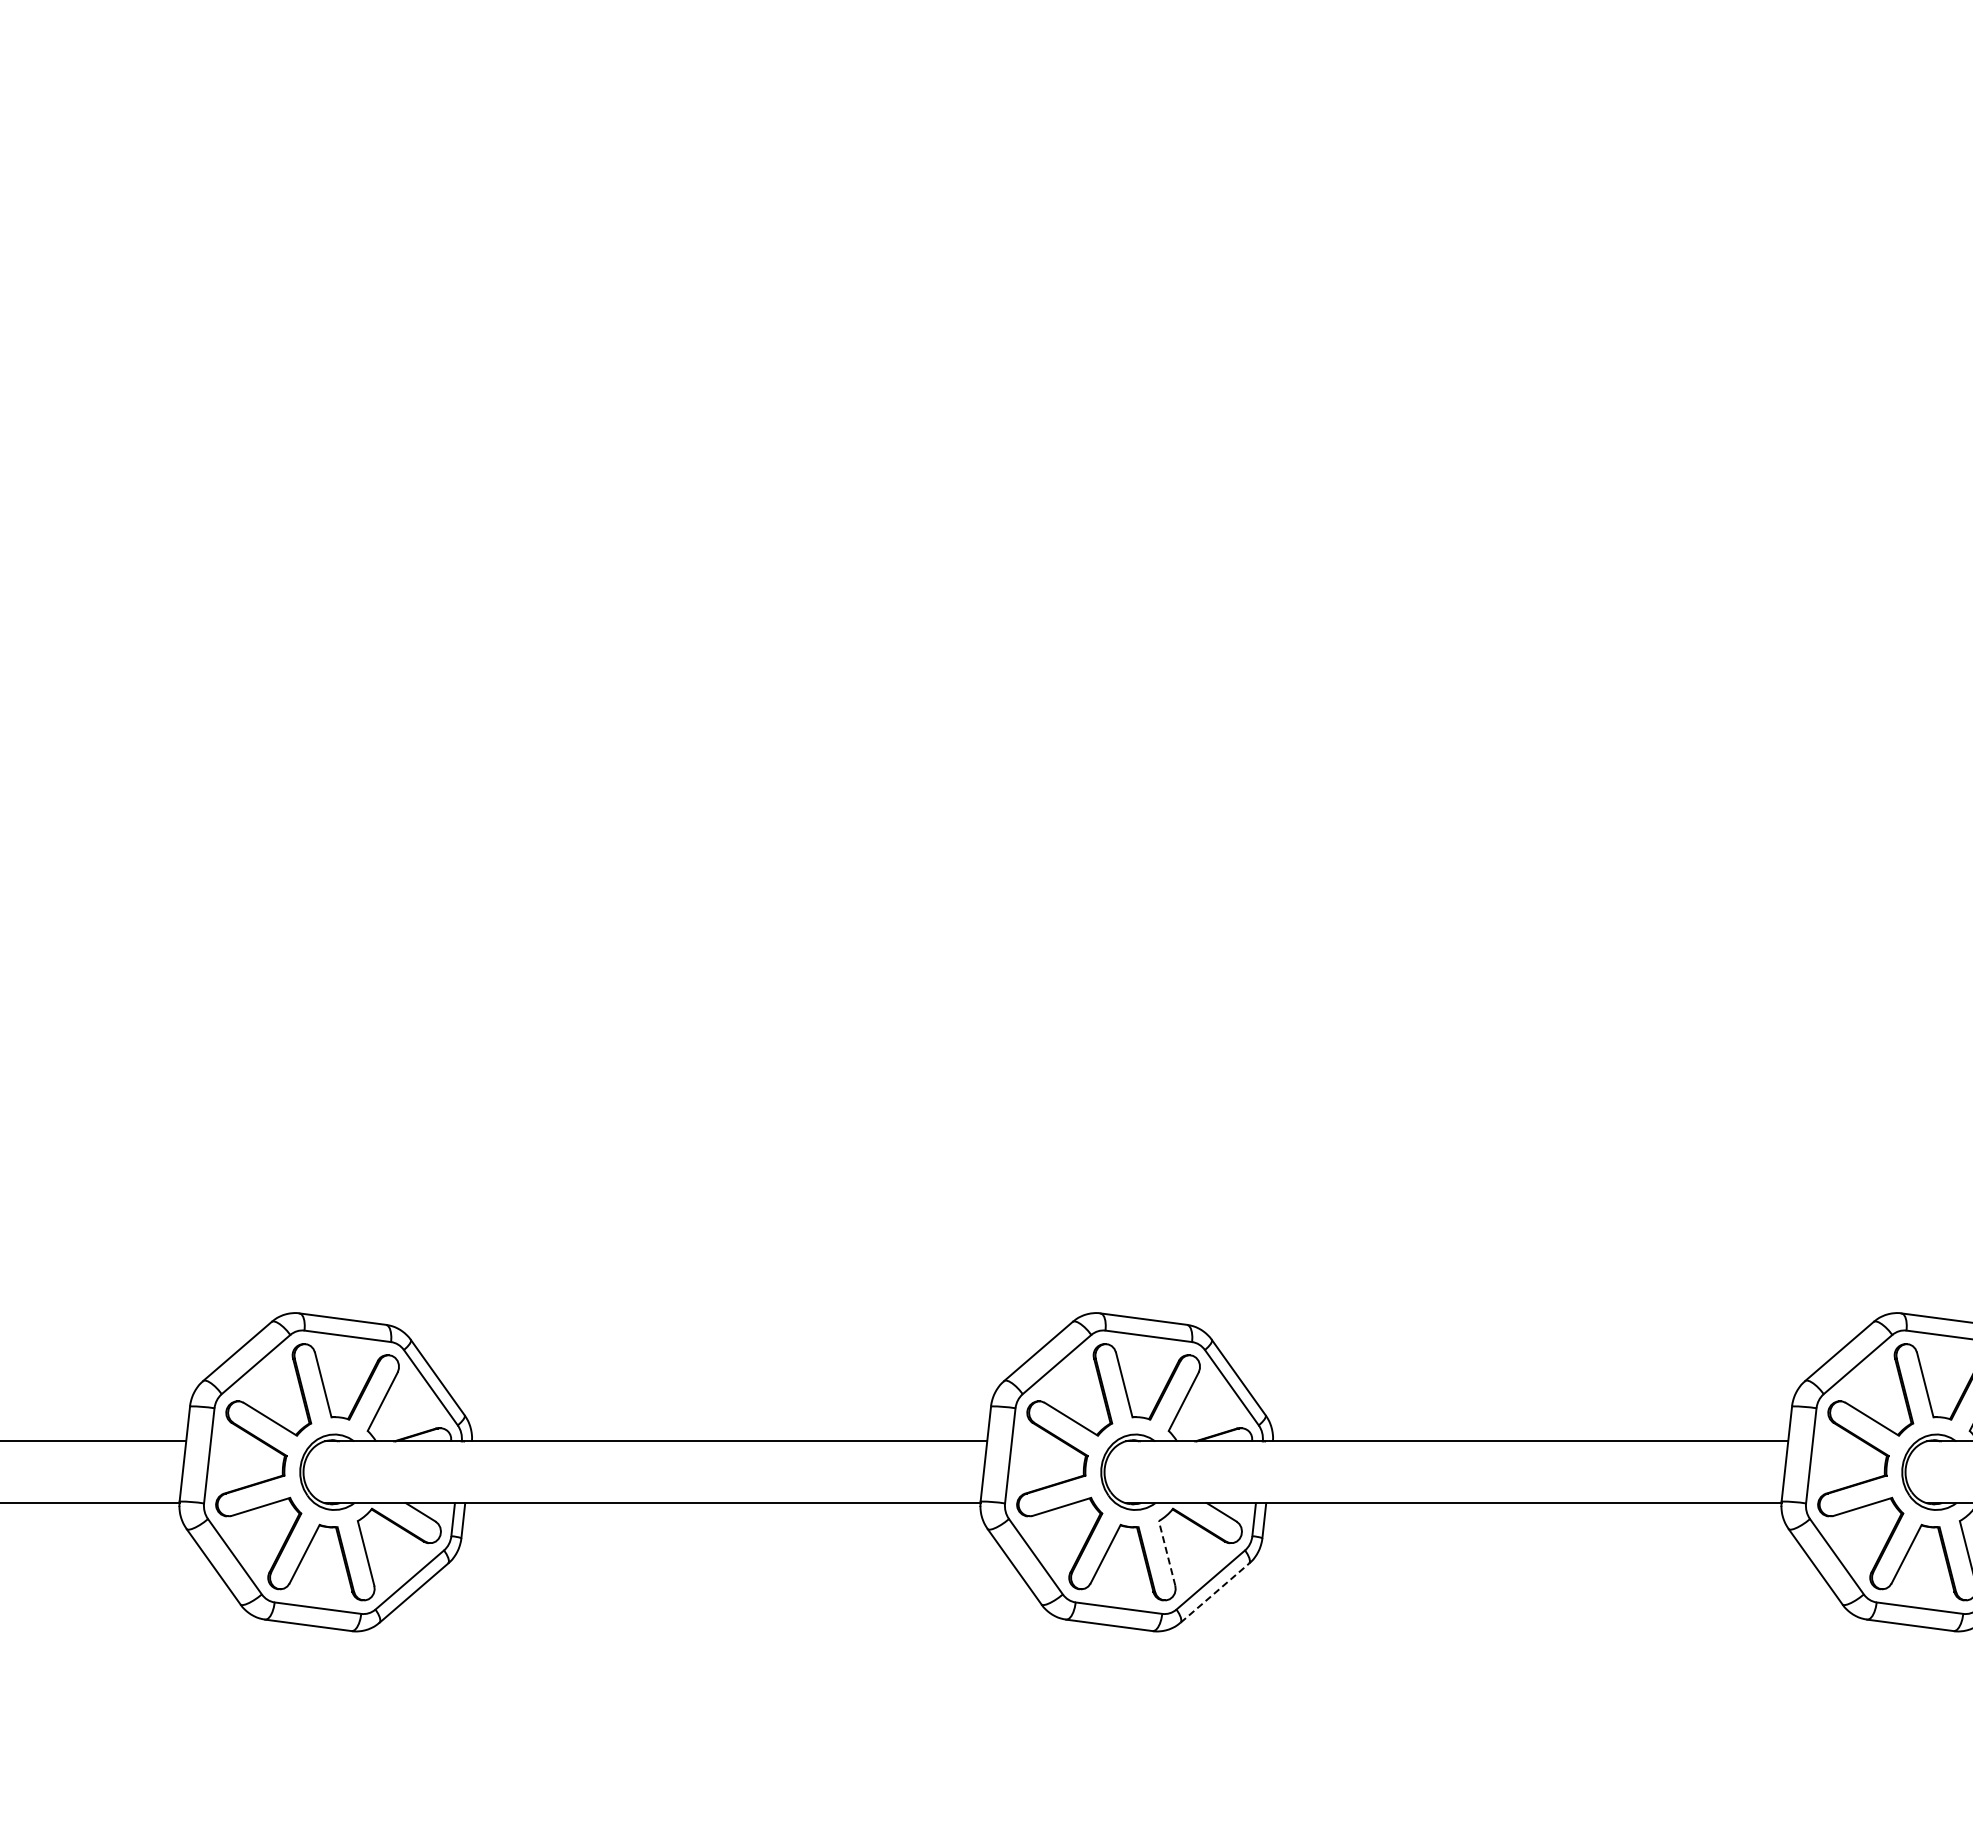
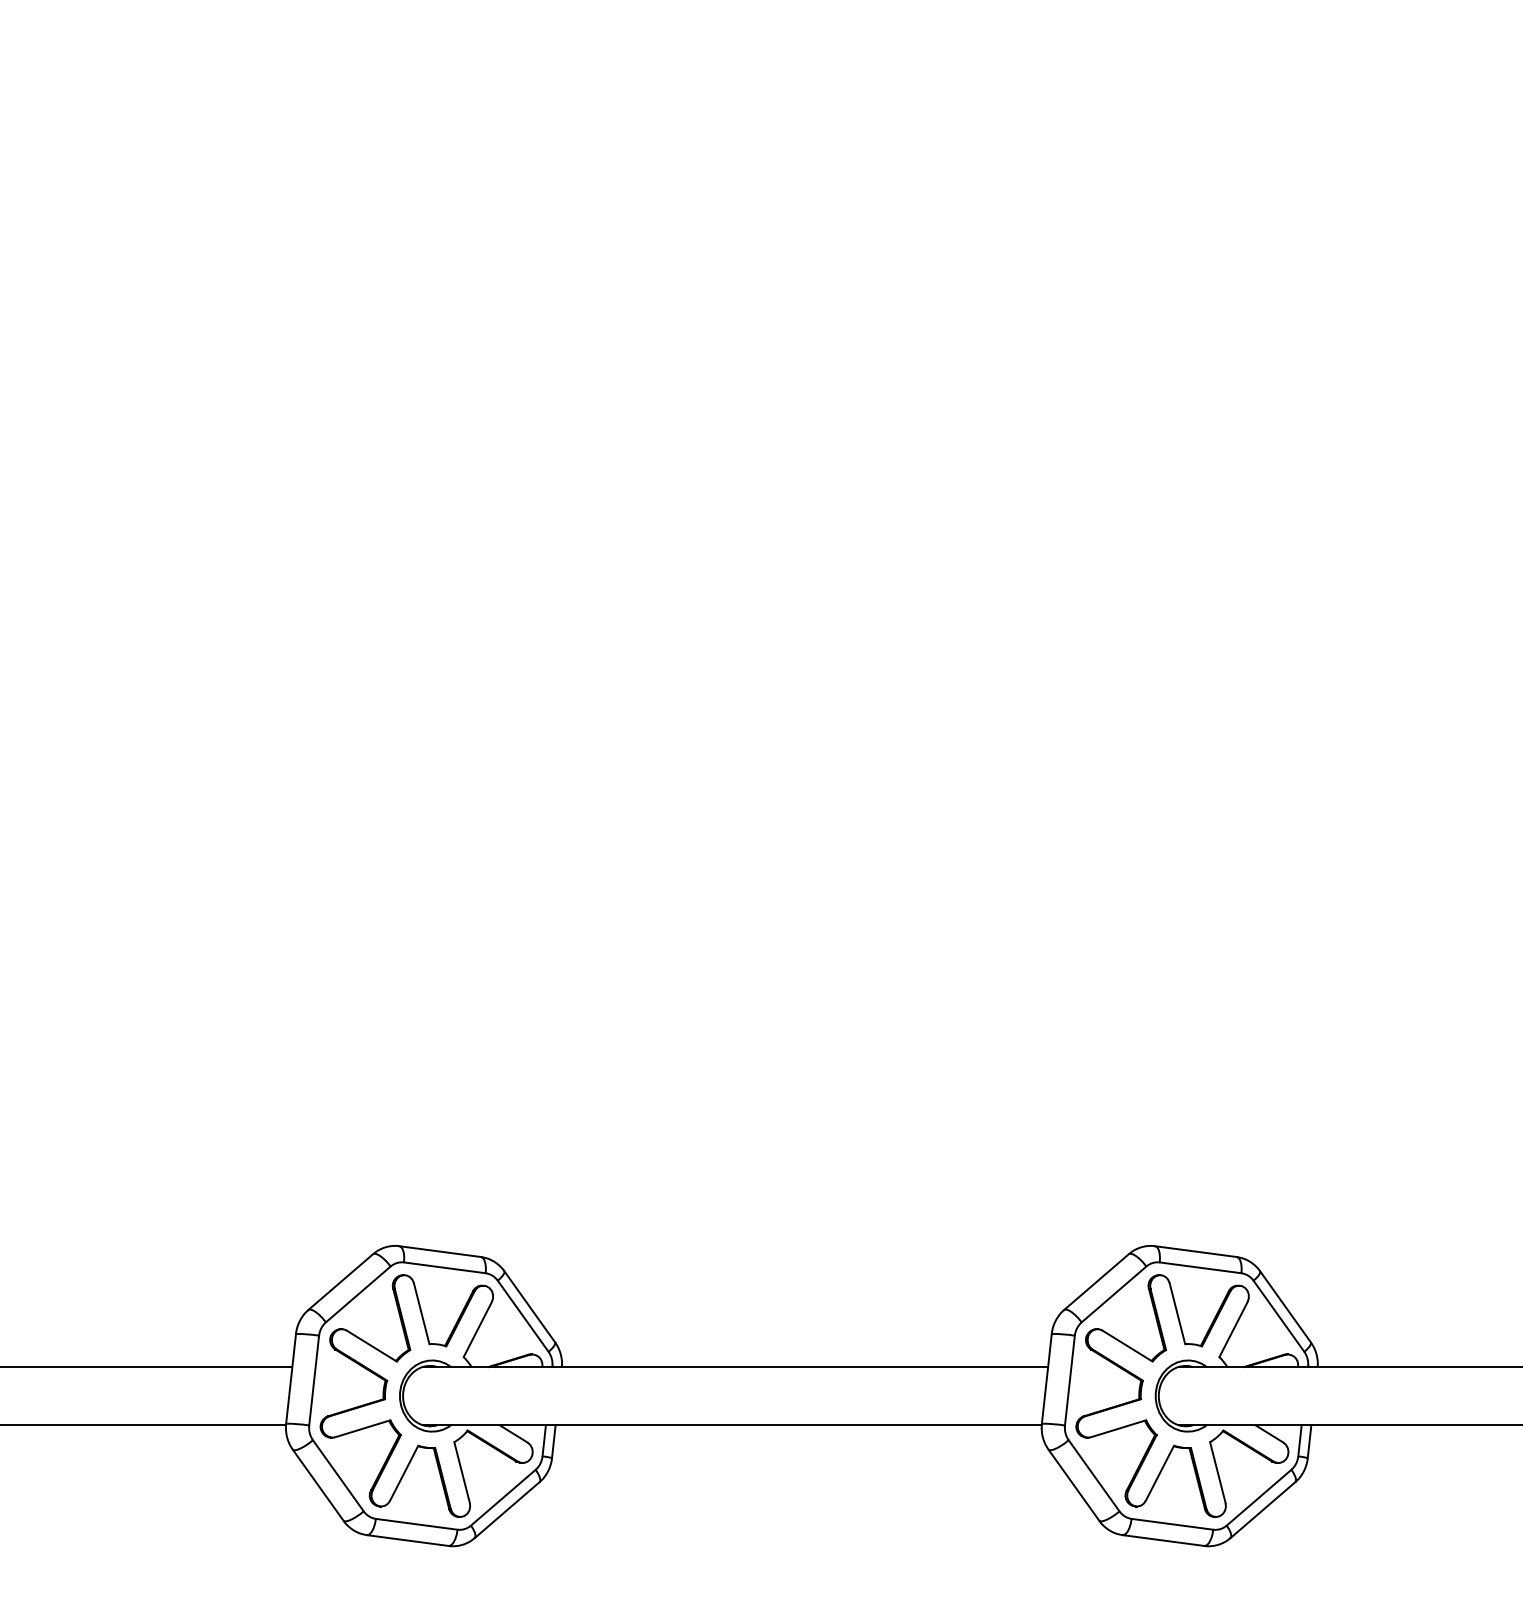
line: (1166, 1552) -> (1217, 1471), dashed -> solid
line: (1215, 1592) -> (1263, 1509), dashed -> solid

